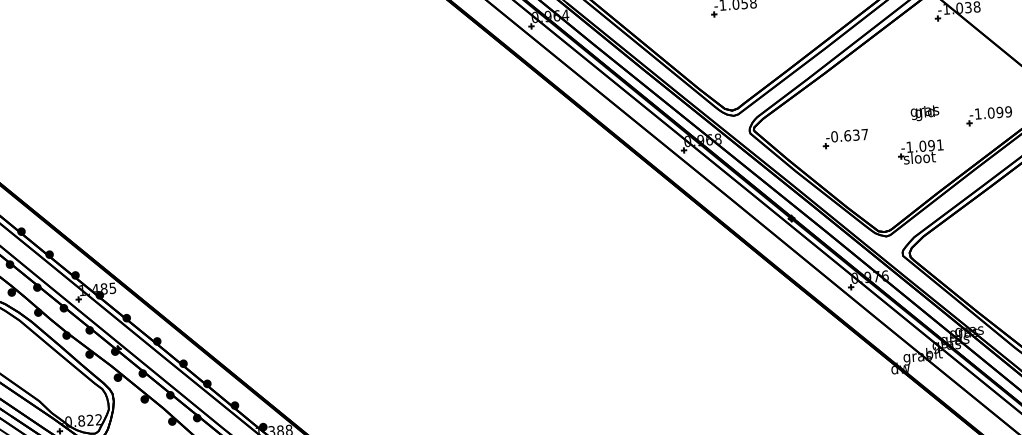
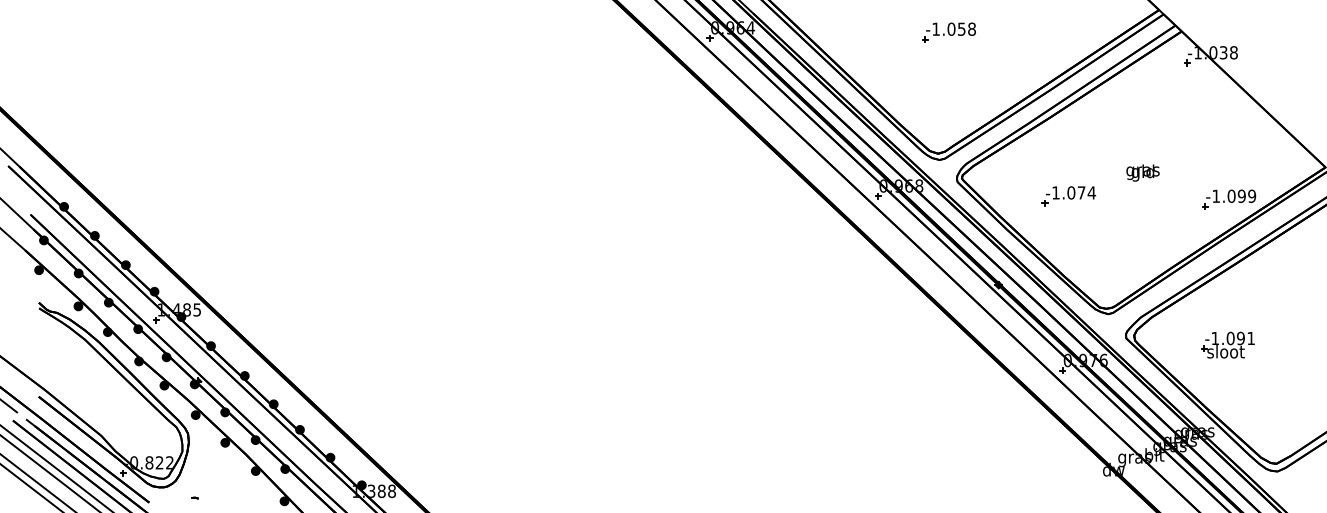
text: (924, 112) -> (1142, 172), moved
part: (989, 115) -> (1229, 199), moved
text: (850, 135) -> (1074, 192), -0.637 -> -1.074
part: (920, 151) -> (1227, 344), moved

